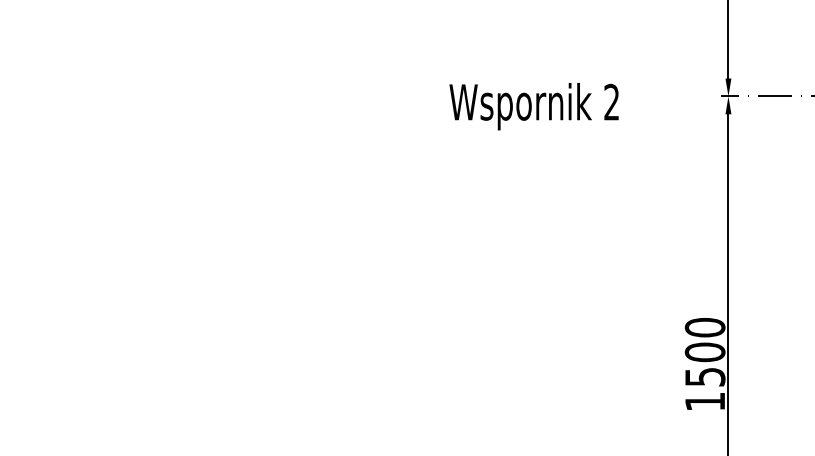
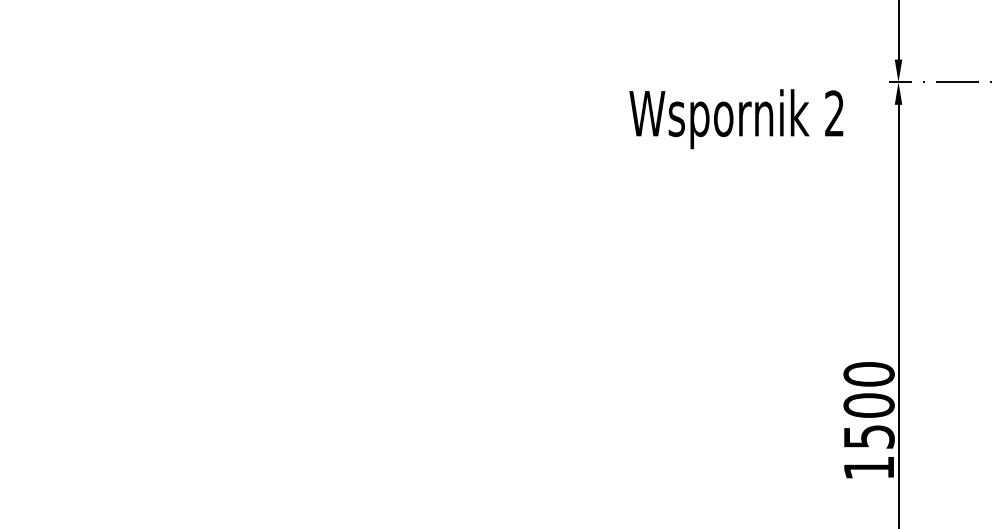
text: (533, 106) -> (735, 118), moved

